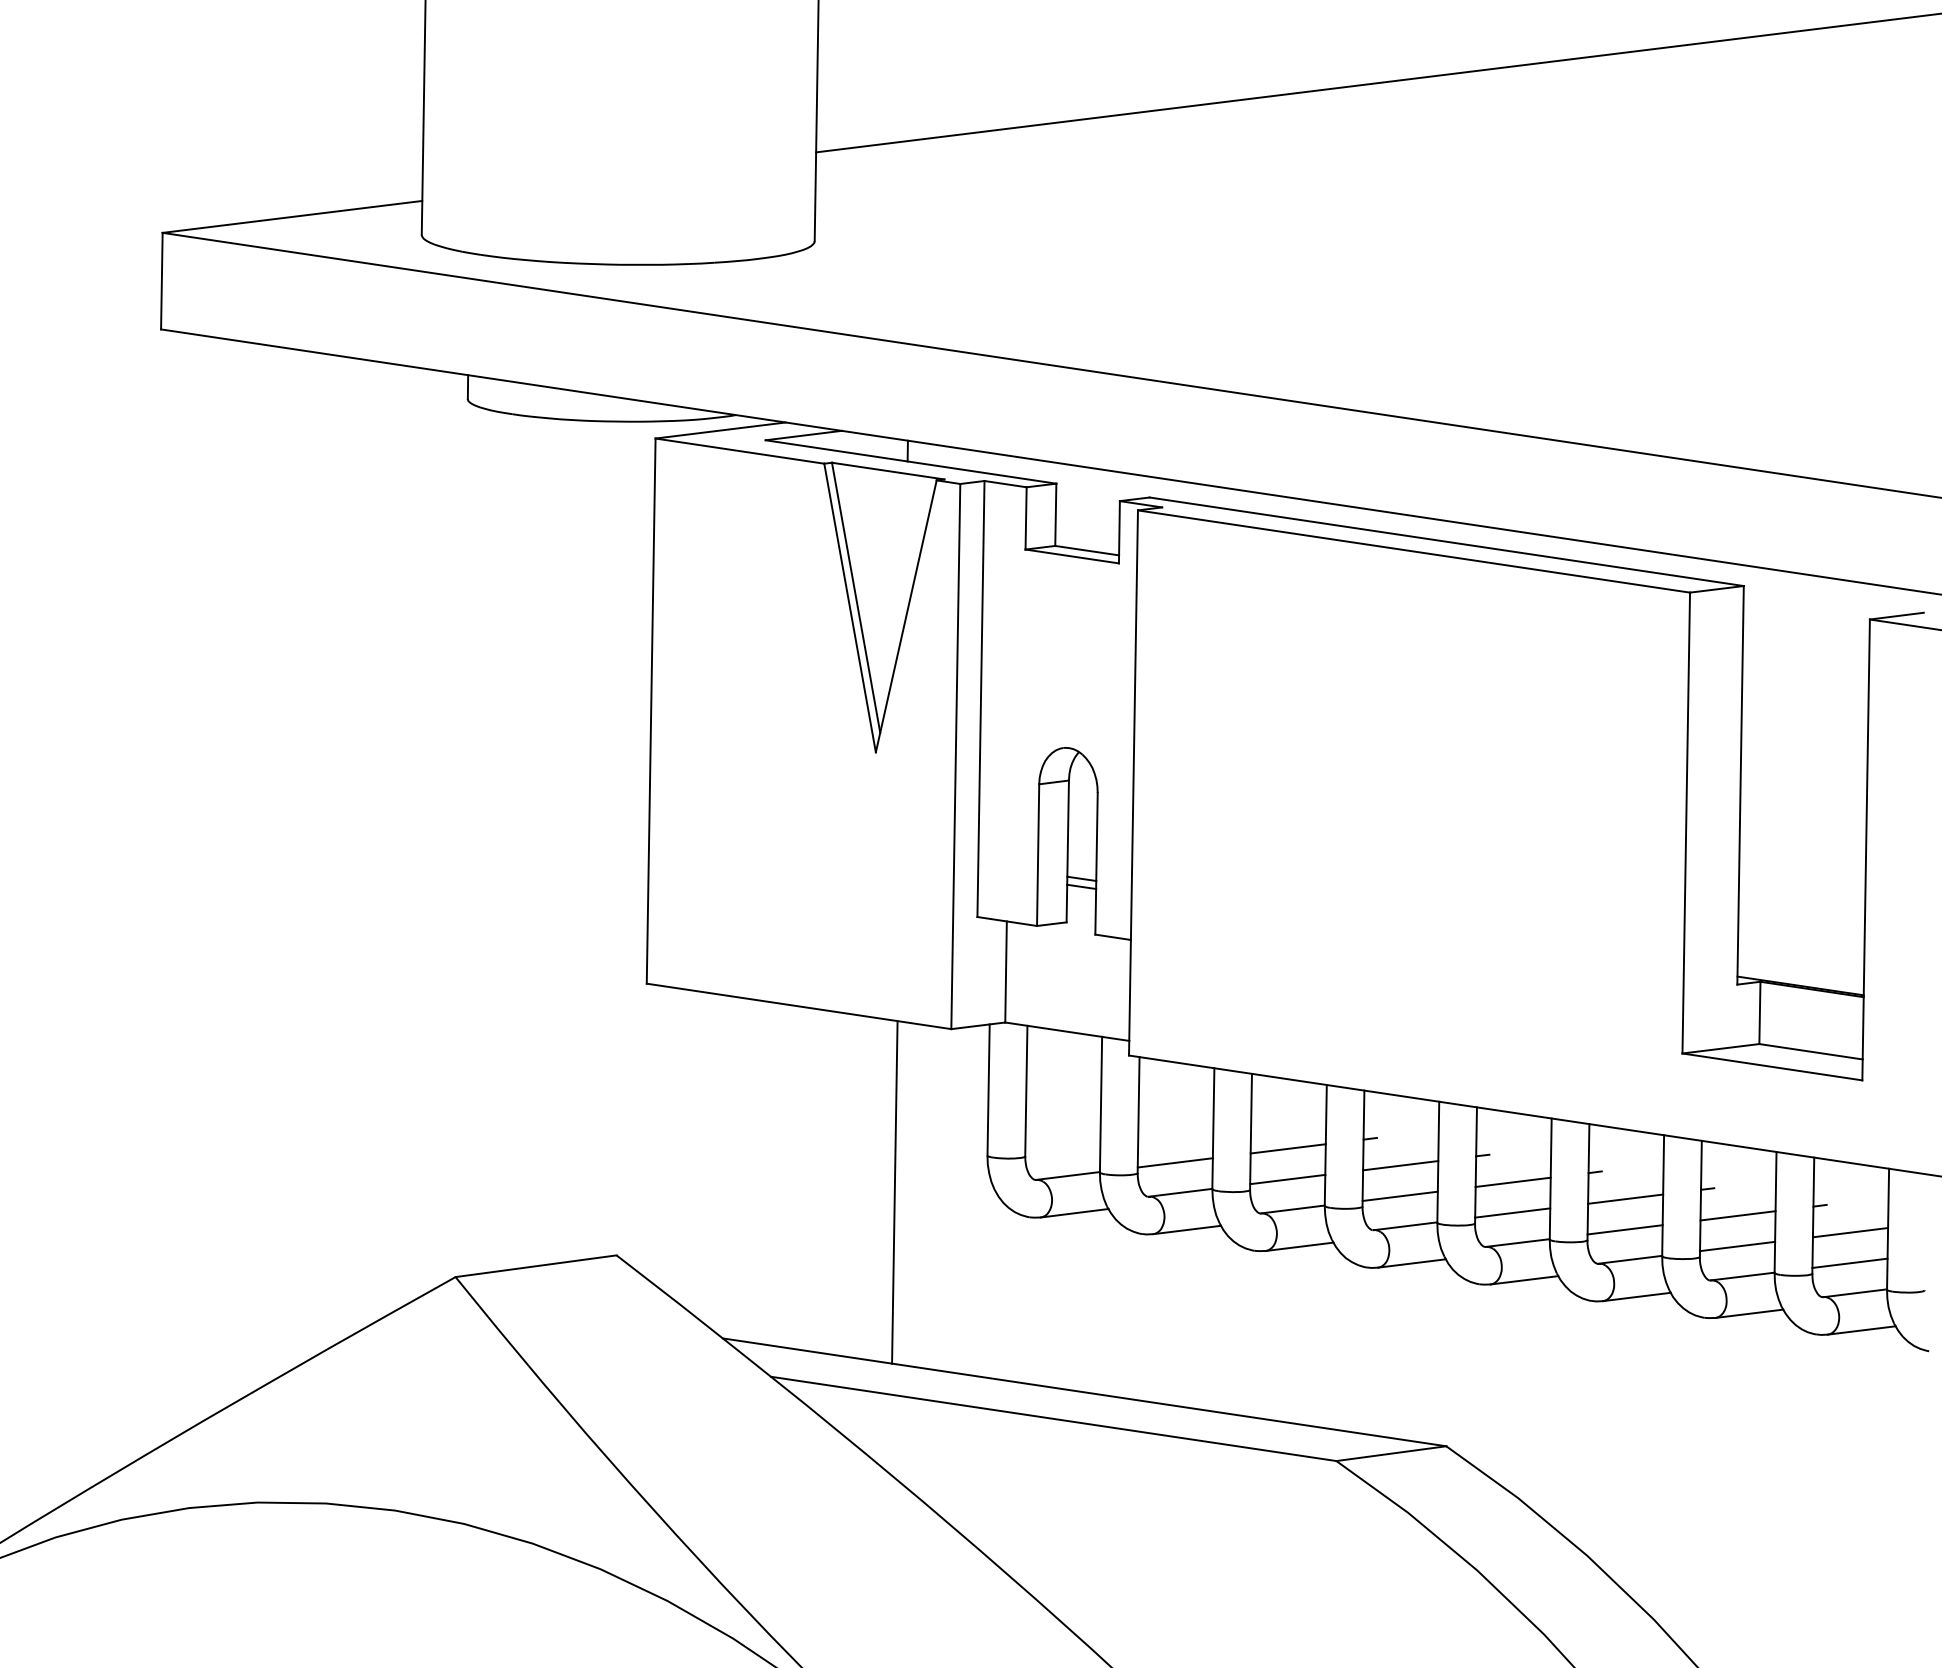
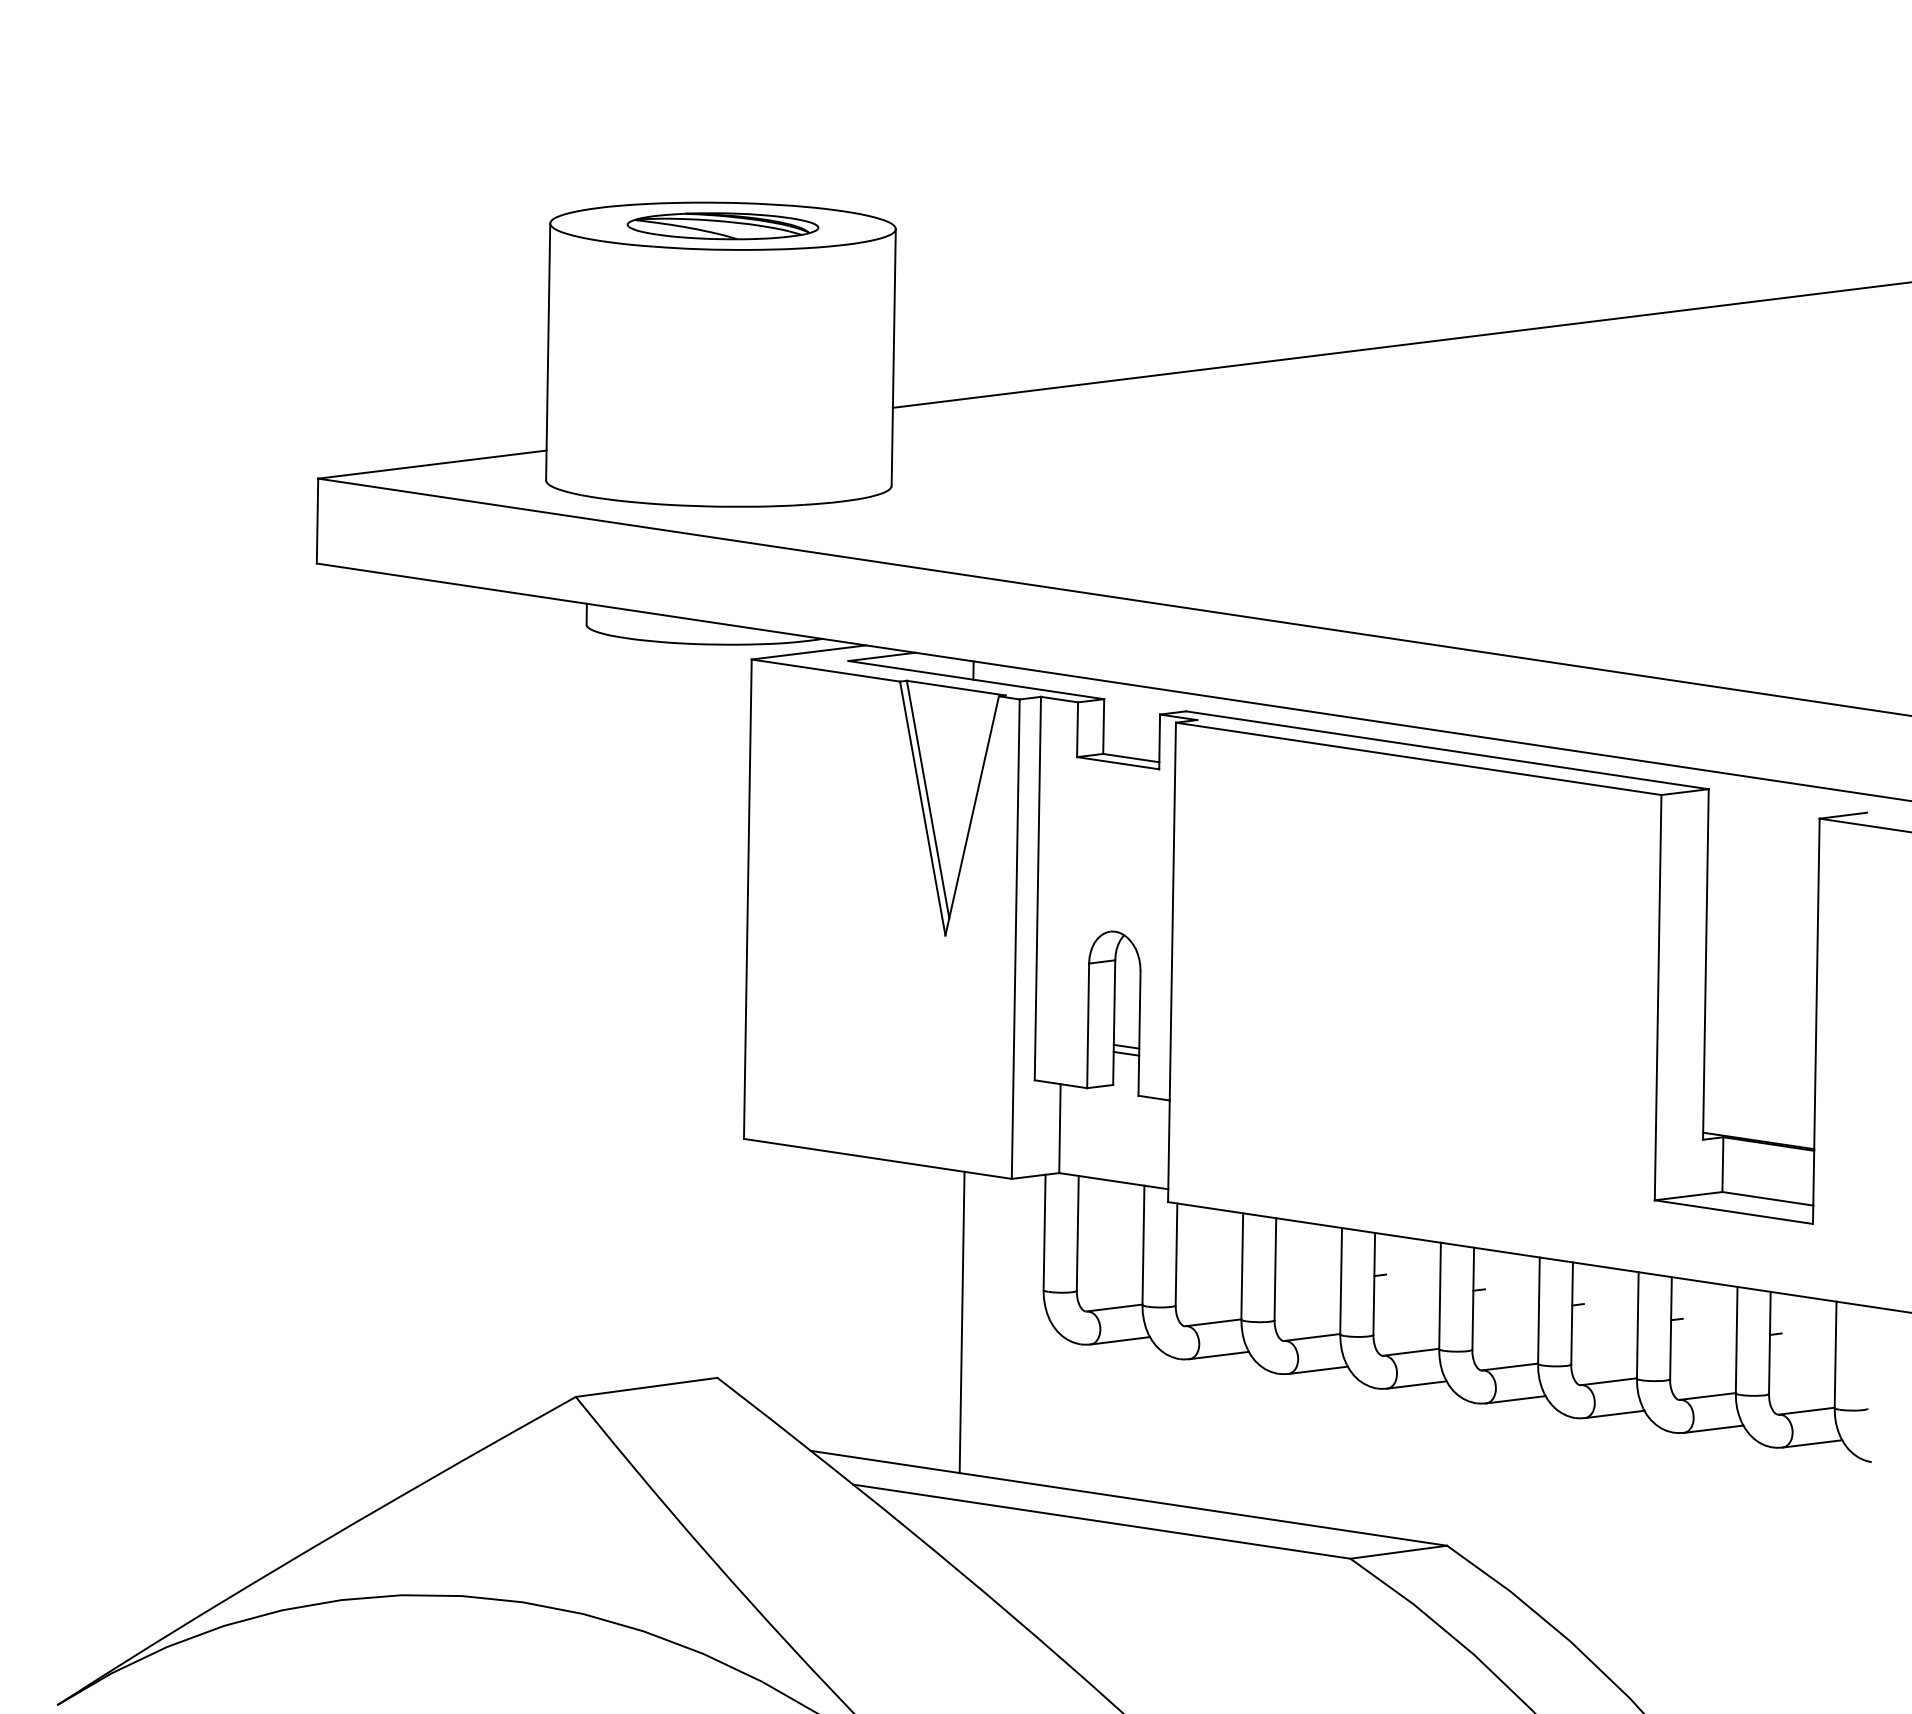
line: (1288, 1149) -> (1308, 1284), removed
line: (1174, 1162) -> (1208, 1296), removed
line: (1400, 1165) -> (1406, 1298), removed
line: (1287, 1179) -> (1307, 1311), removed
line: (1512, 1182) -> (1505, 1313), removed
line: (1400, 1195) -> (1406, 1325), removed
line: (1625, 1199) -> (1604, 1328), removed
line: (1512, 1212) -> (1505, 1340), removed
line: (1737, 1216) -> (1703, 1343), removed
line: (1625, 1229) -> (1604, 1355), removed
line: (1850, 1232) -> (1802, 1357), removed
line: (1737, 1245) -> (1703, 1369), removed
line: (1850, 1262) -> (1802, 1384), removed

